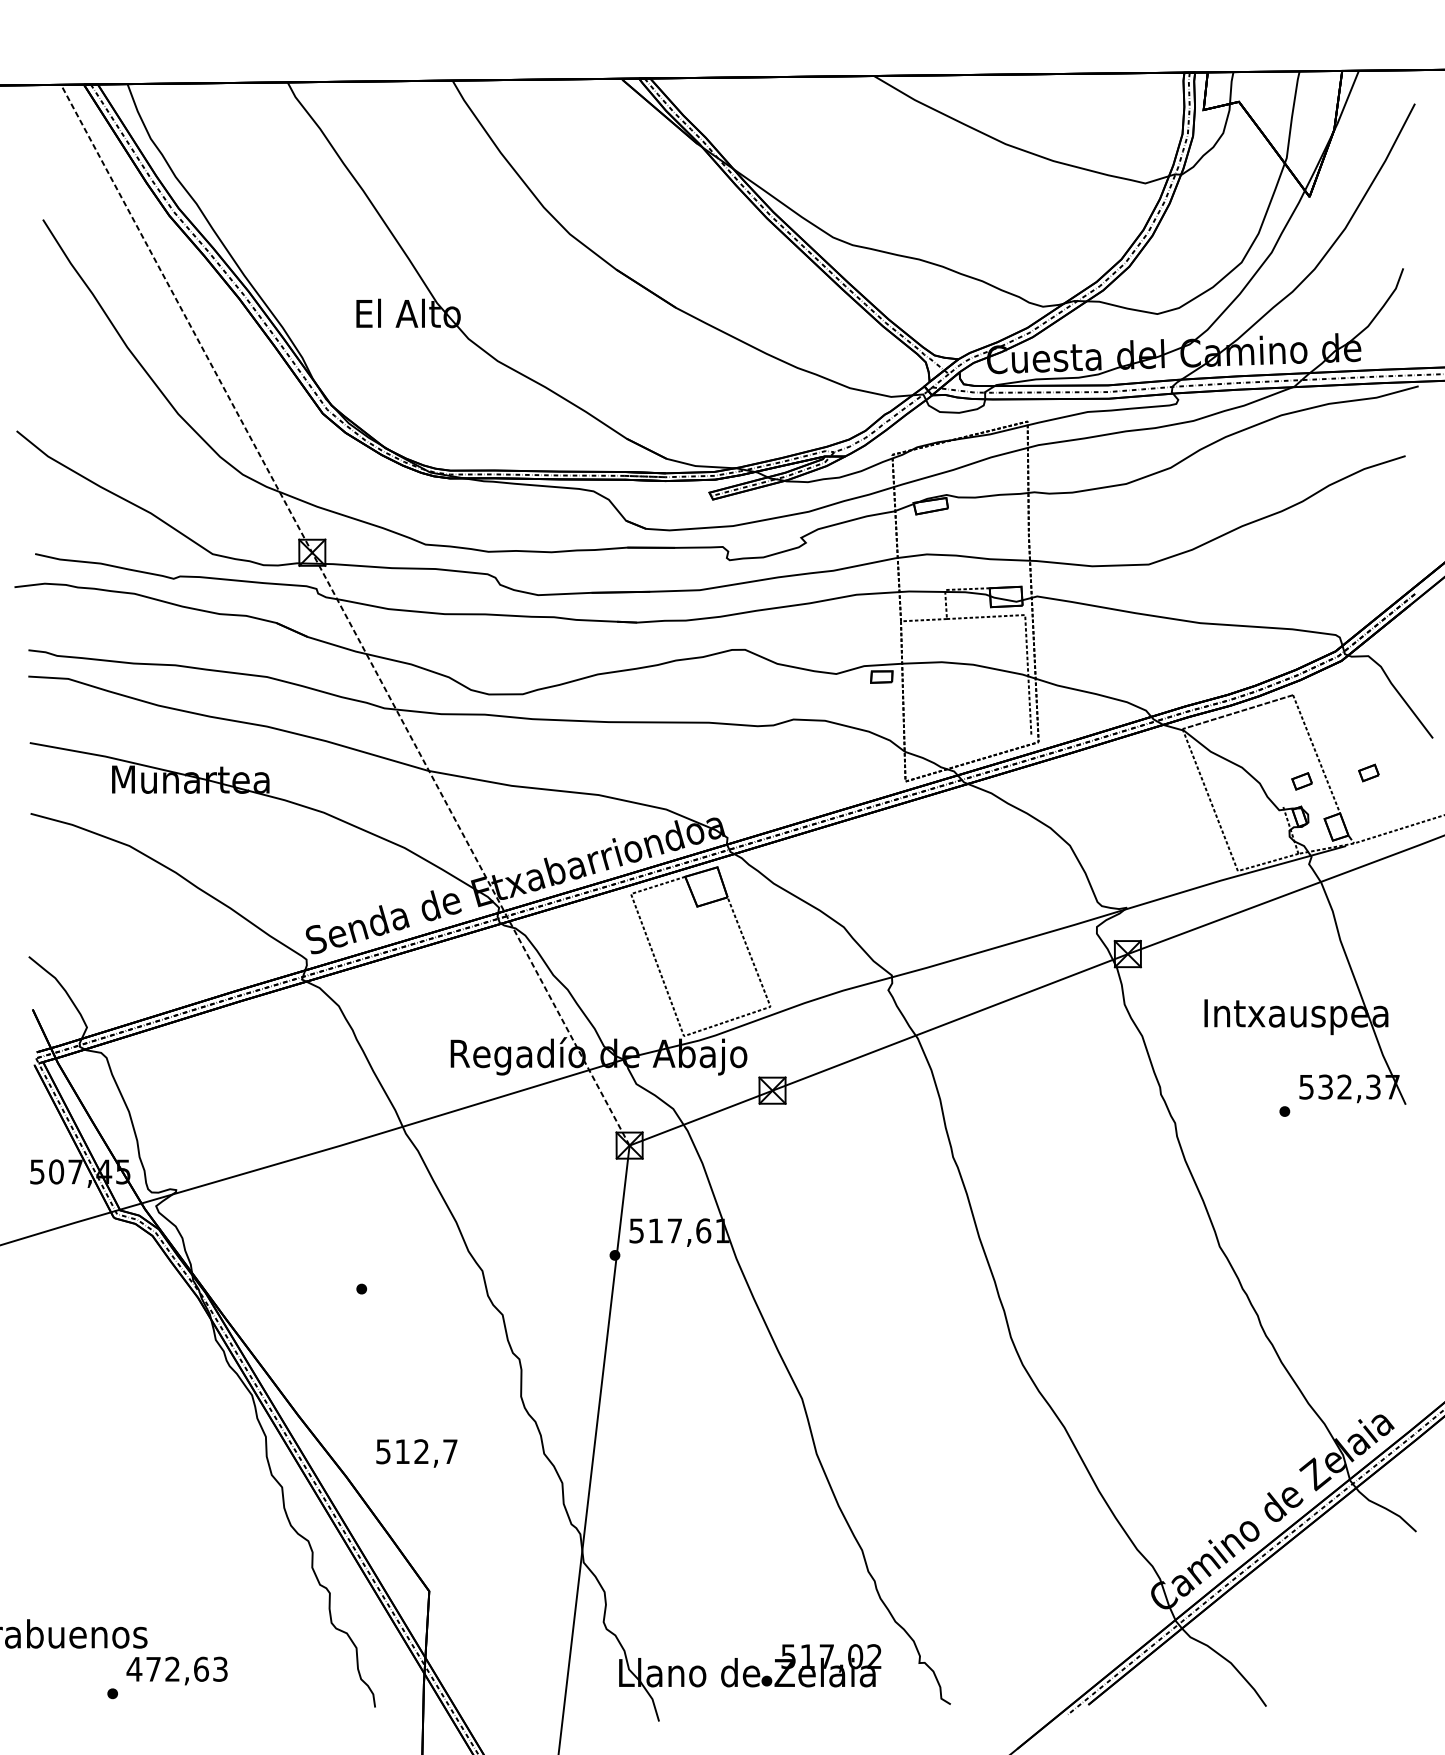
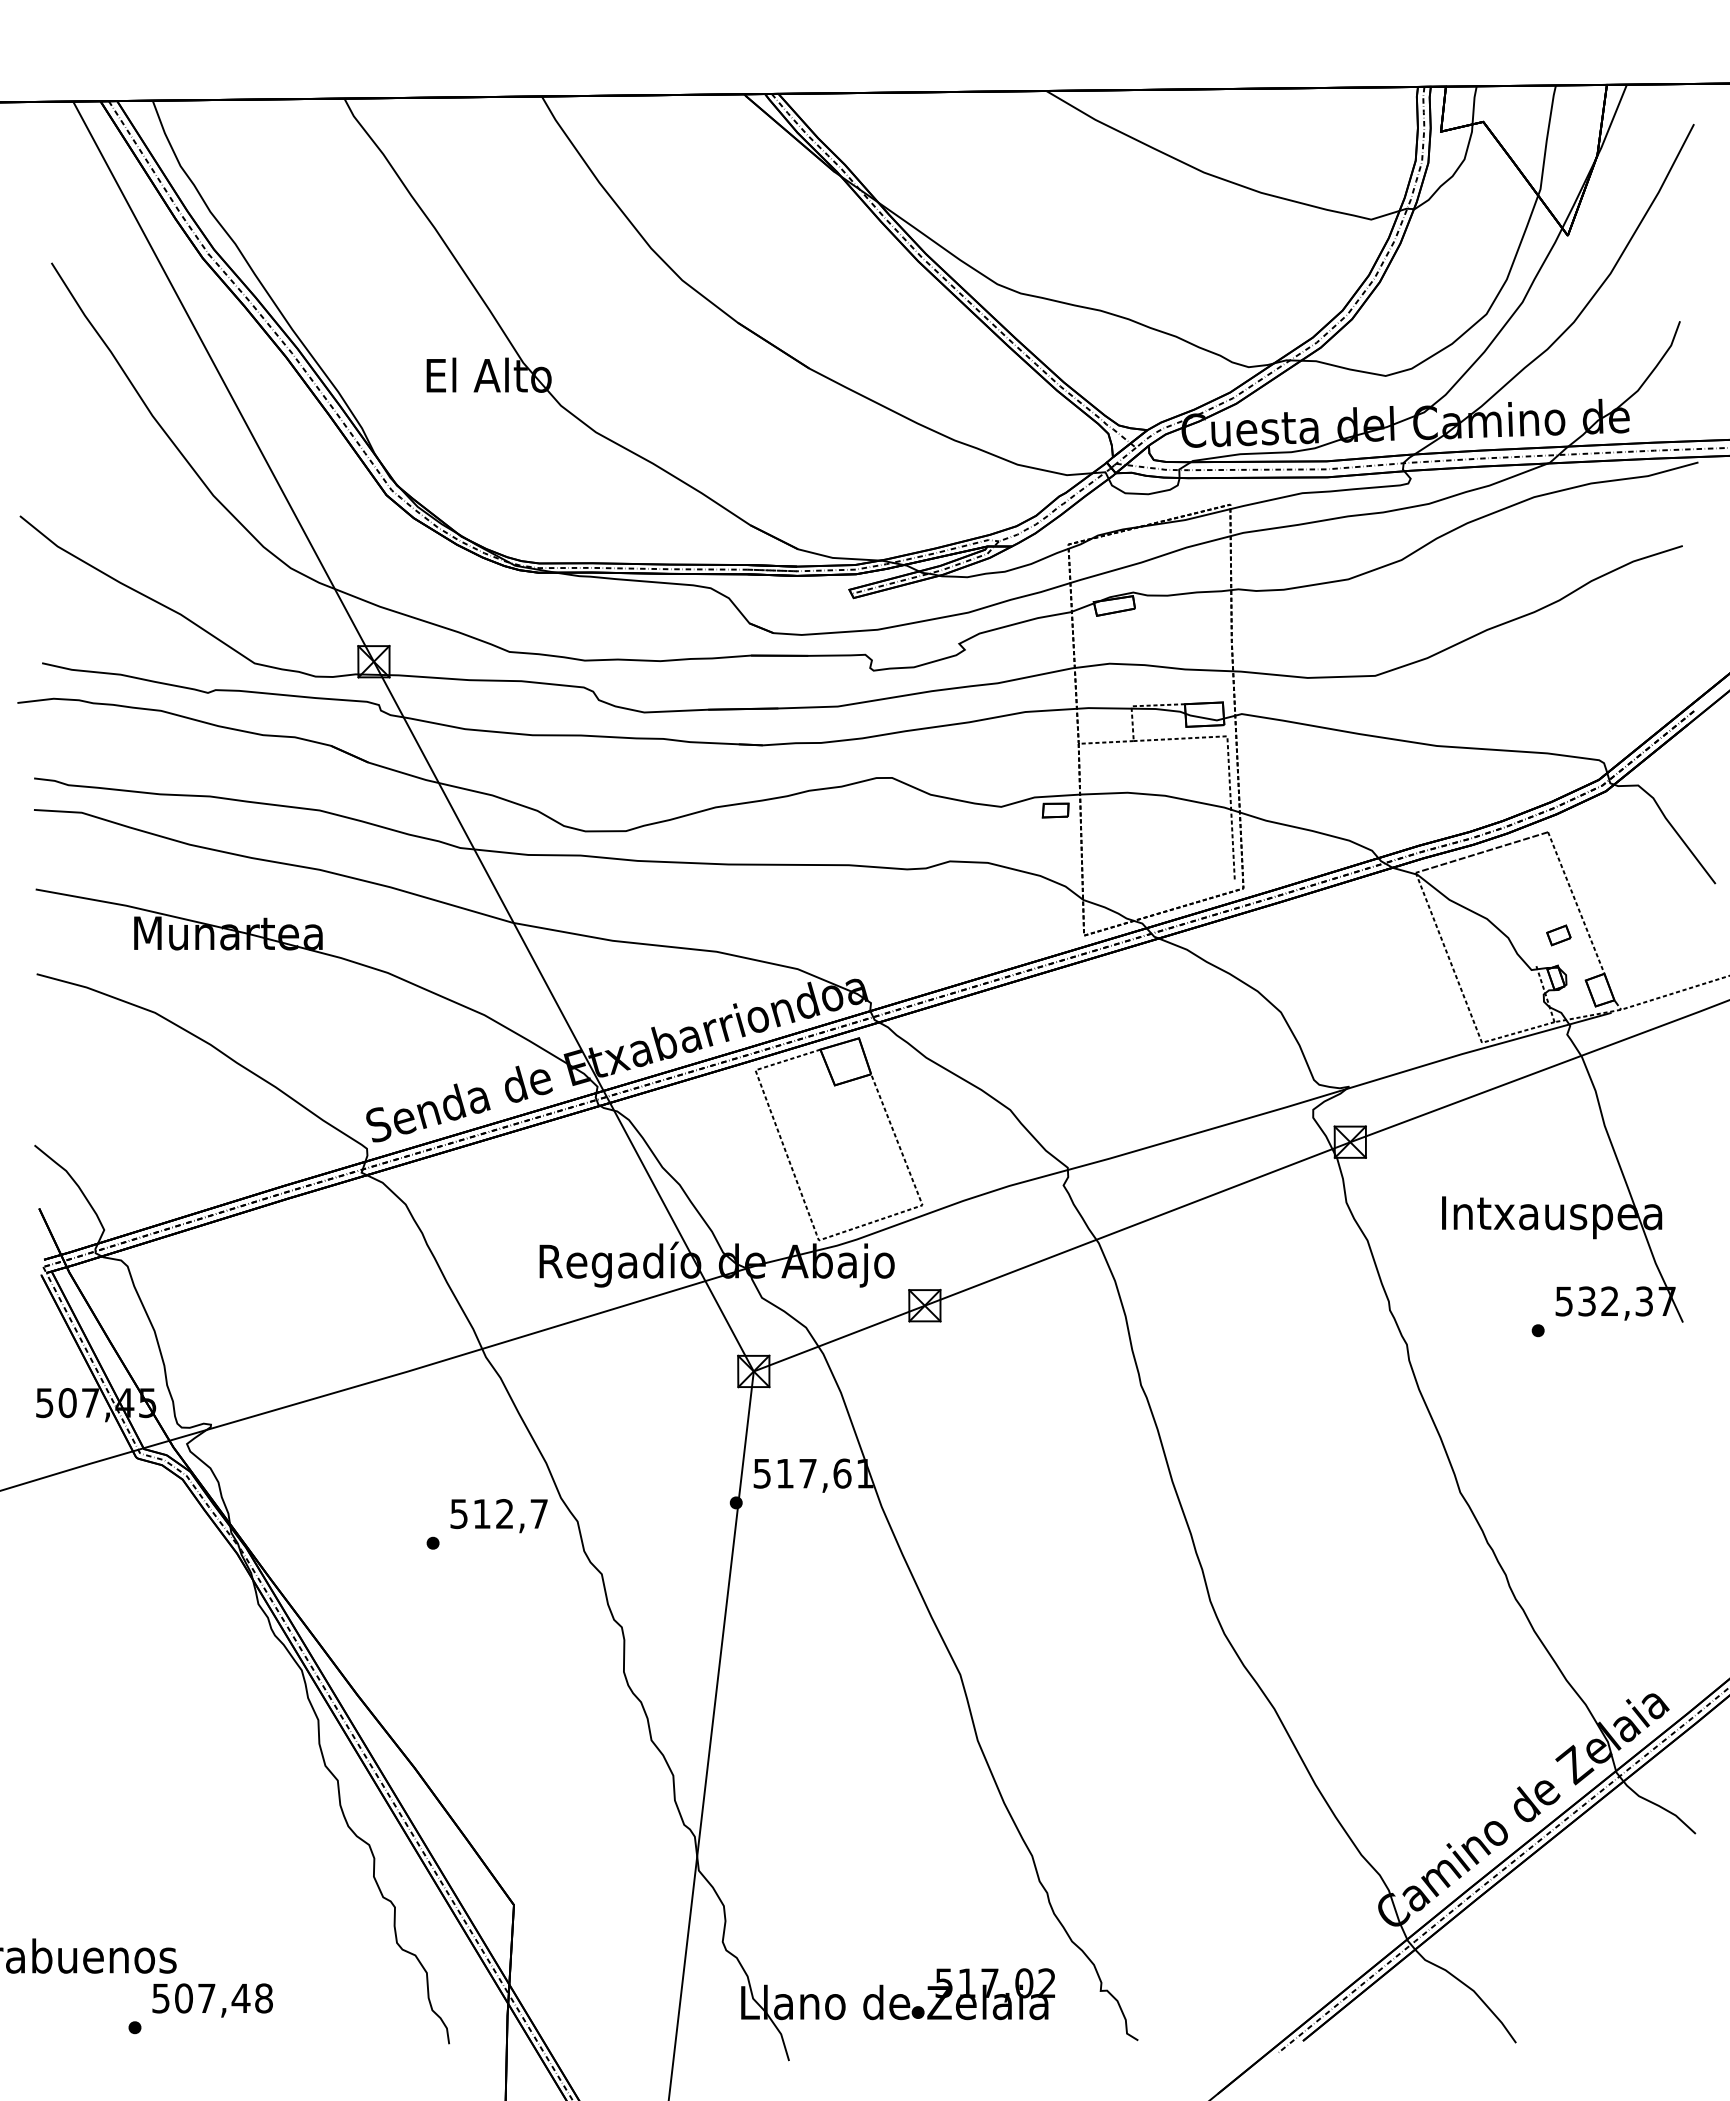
line: (345, 614) -> (413, 735), dashed -> solid
part: (1368, 773) -> (1638, 925), removed
text: (416, 1453) -> (498, 1516), moved
text: (176, 1669) -> (211, 1998), 472,63 -> 507,48

